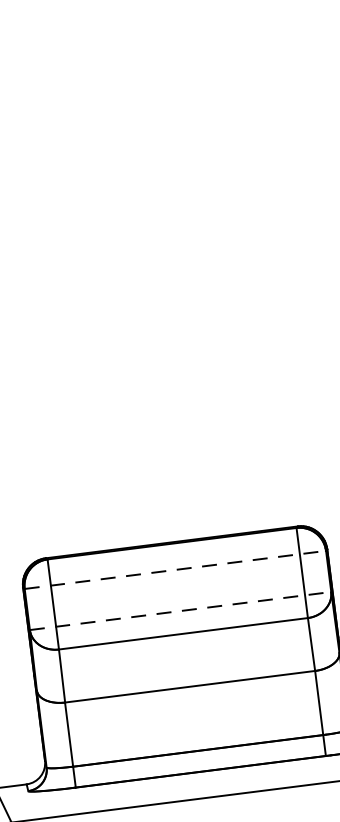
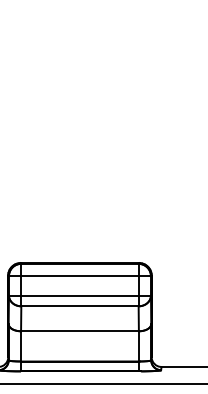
line: (176, 570) -> (80, 276), dashed -> solid
line: (181, 610) -> (80, 295), dashed -> solid

